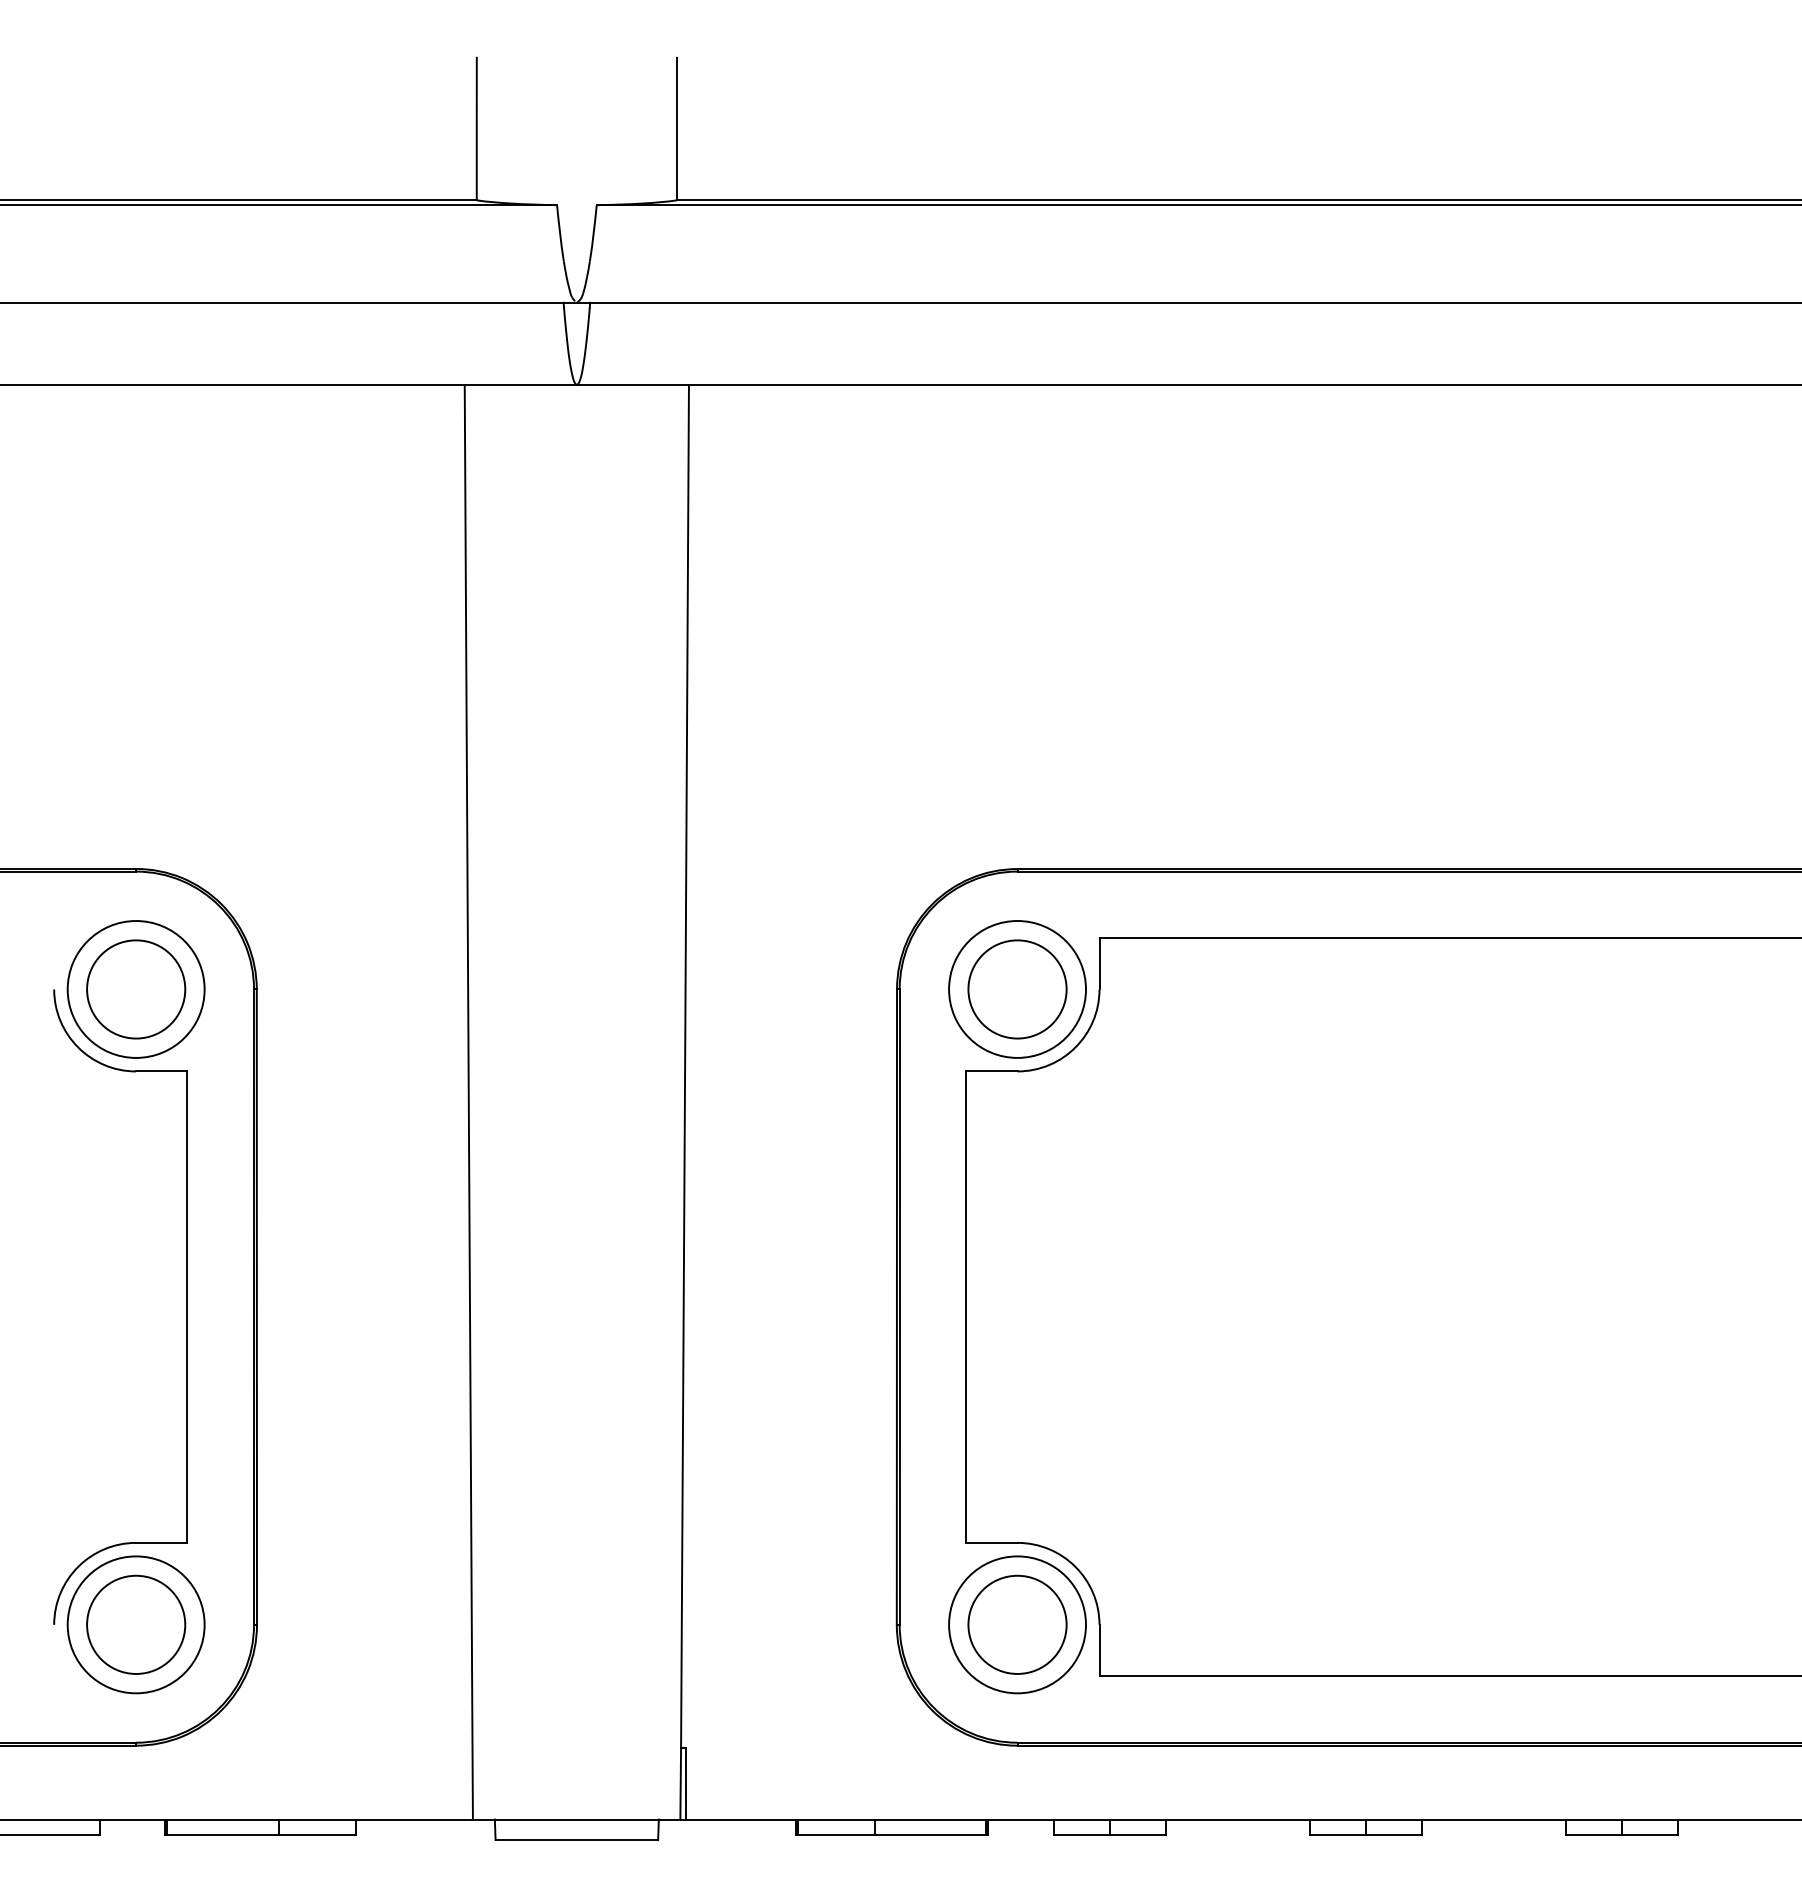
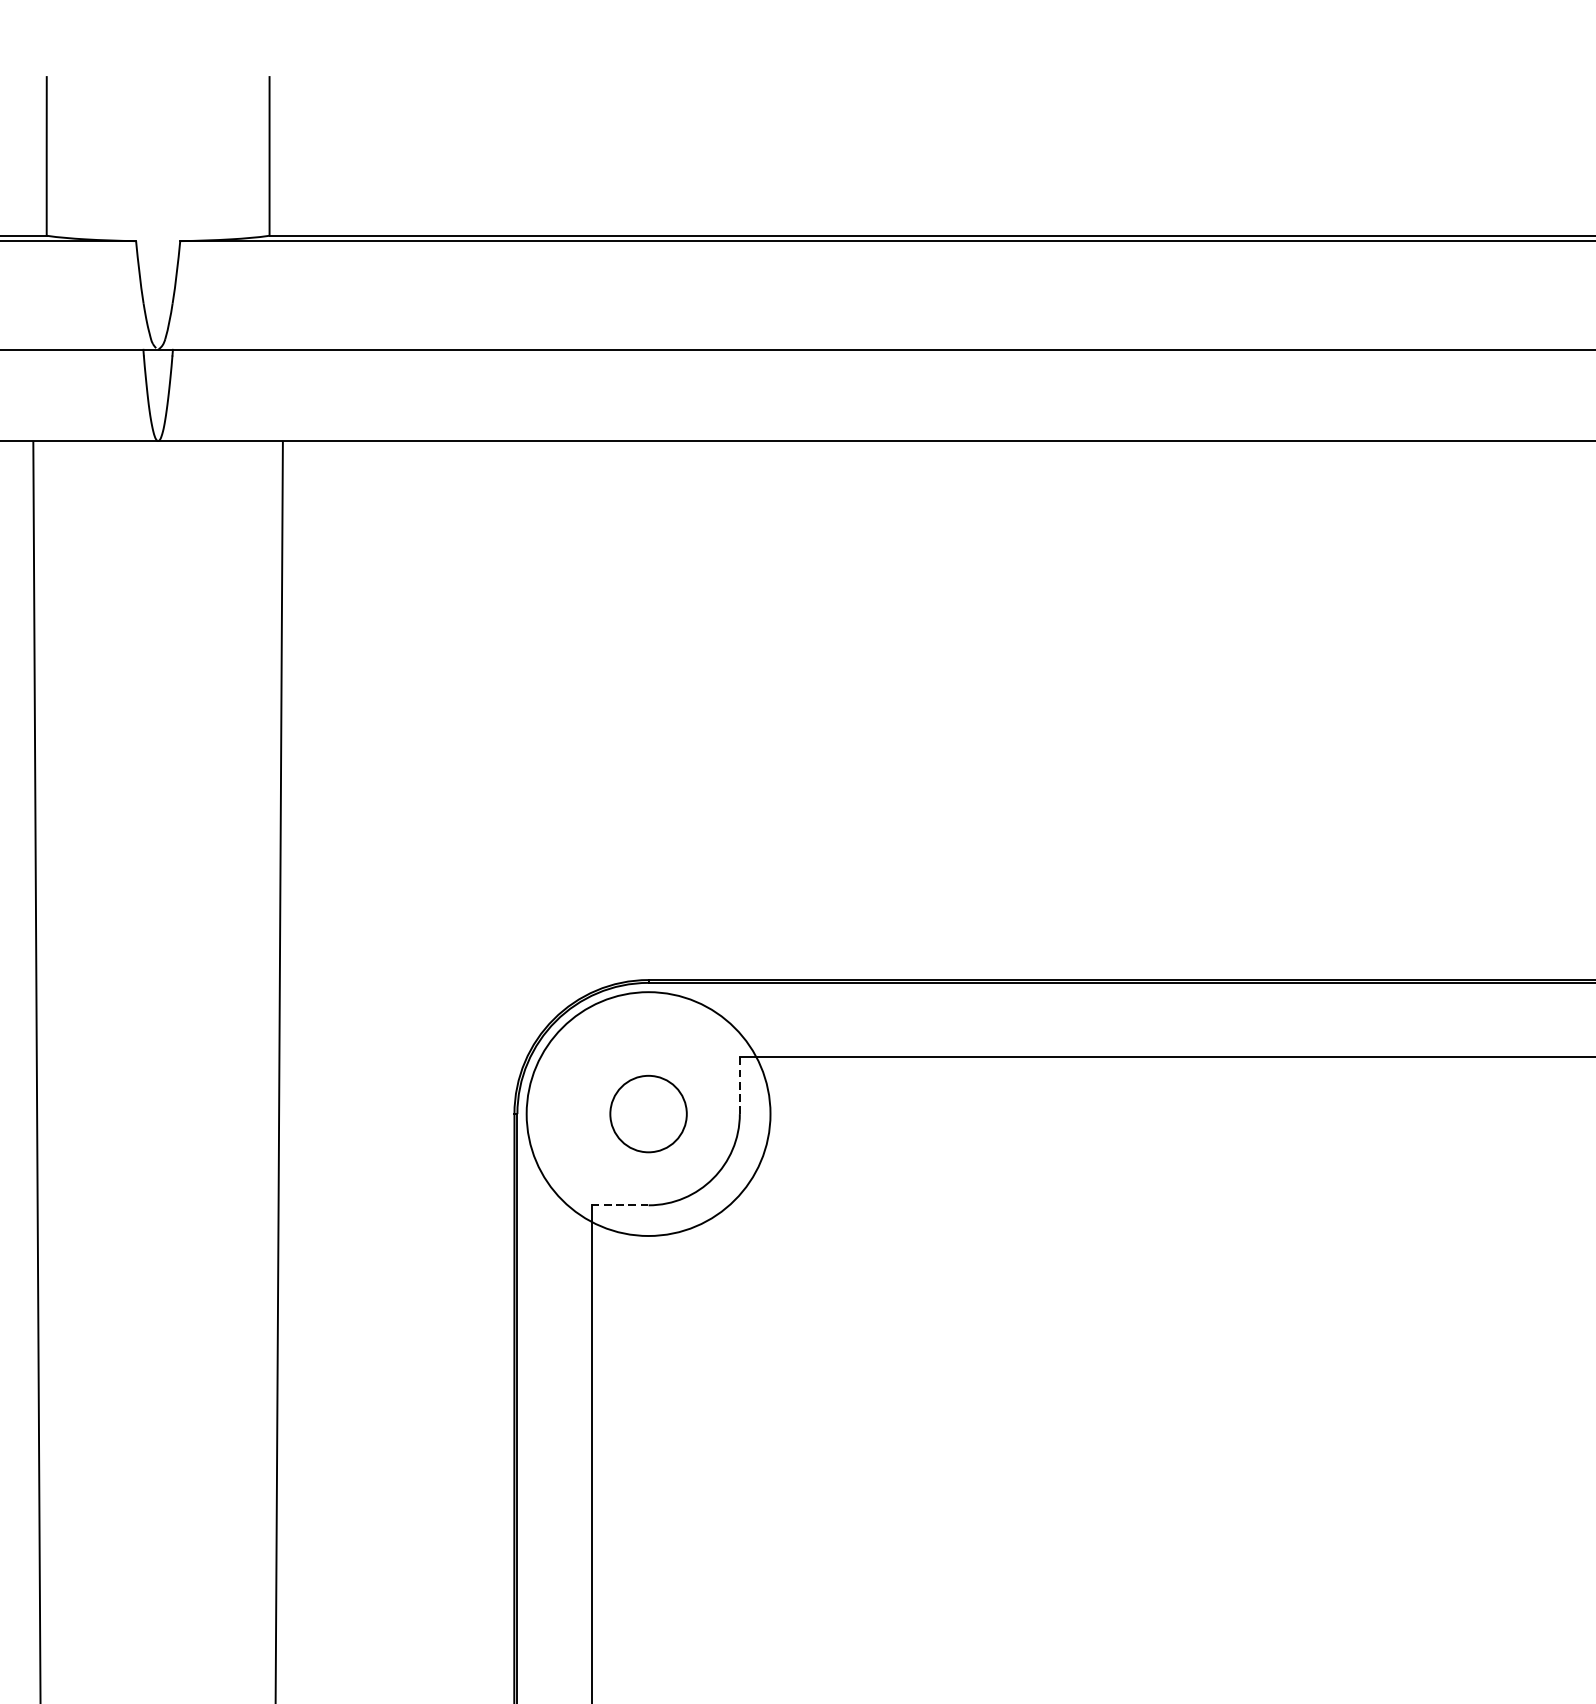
line: (1099, 963) -> (739, 1085), solid -> dashed
circle: (1017, 989) -> (648, 1114), size x0.7
circle: (1017, 989) -> (648, 1114), size x1.6
line: (991, 1071) -> (619, 1205), solid -> dashed

